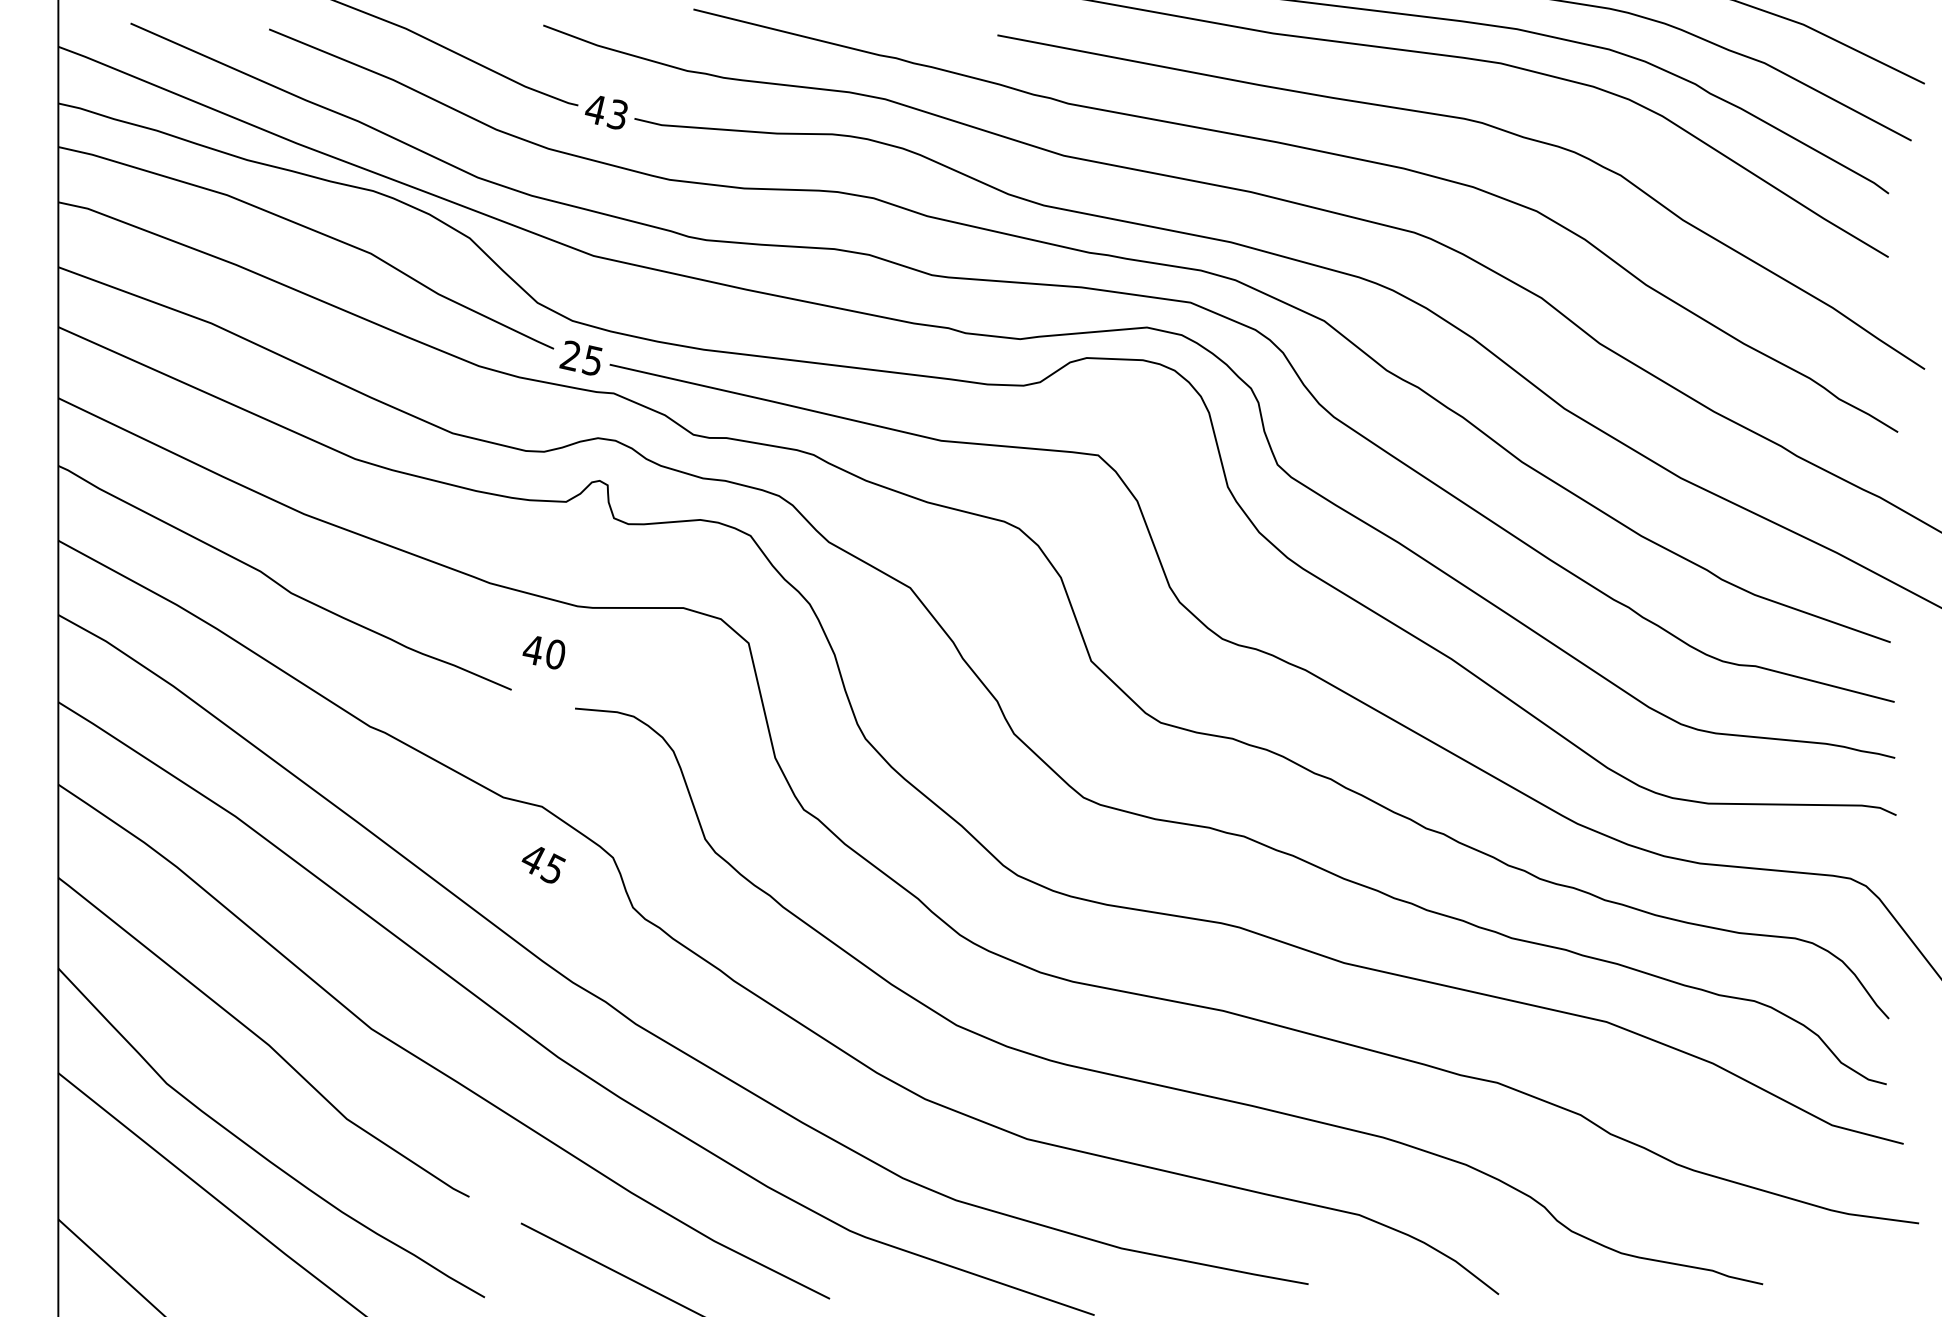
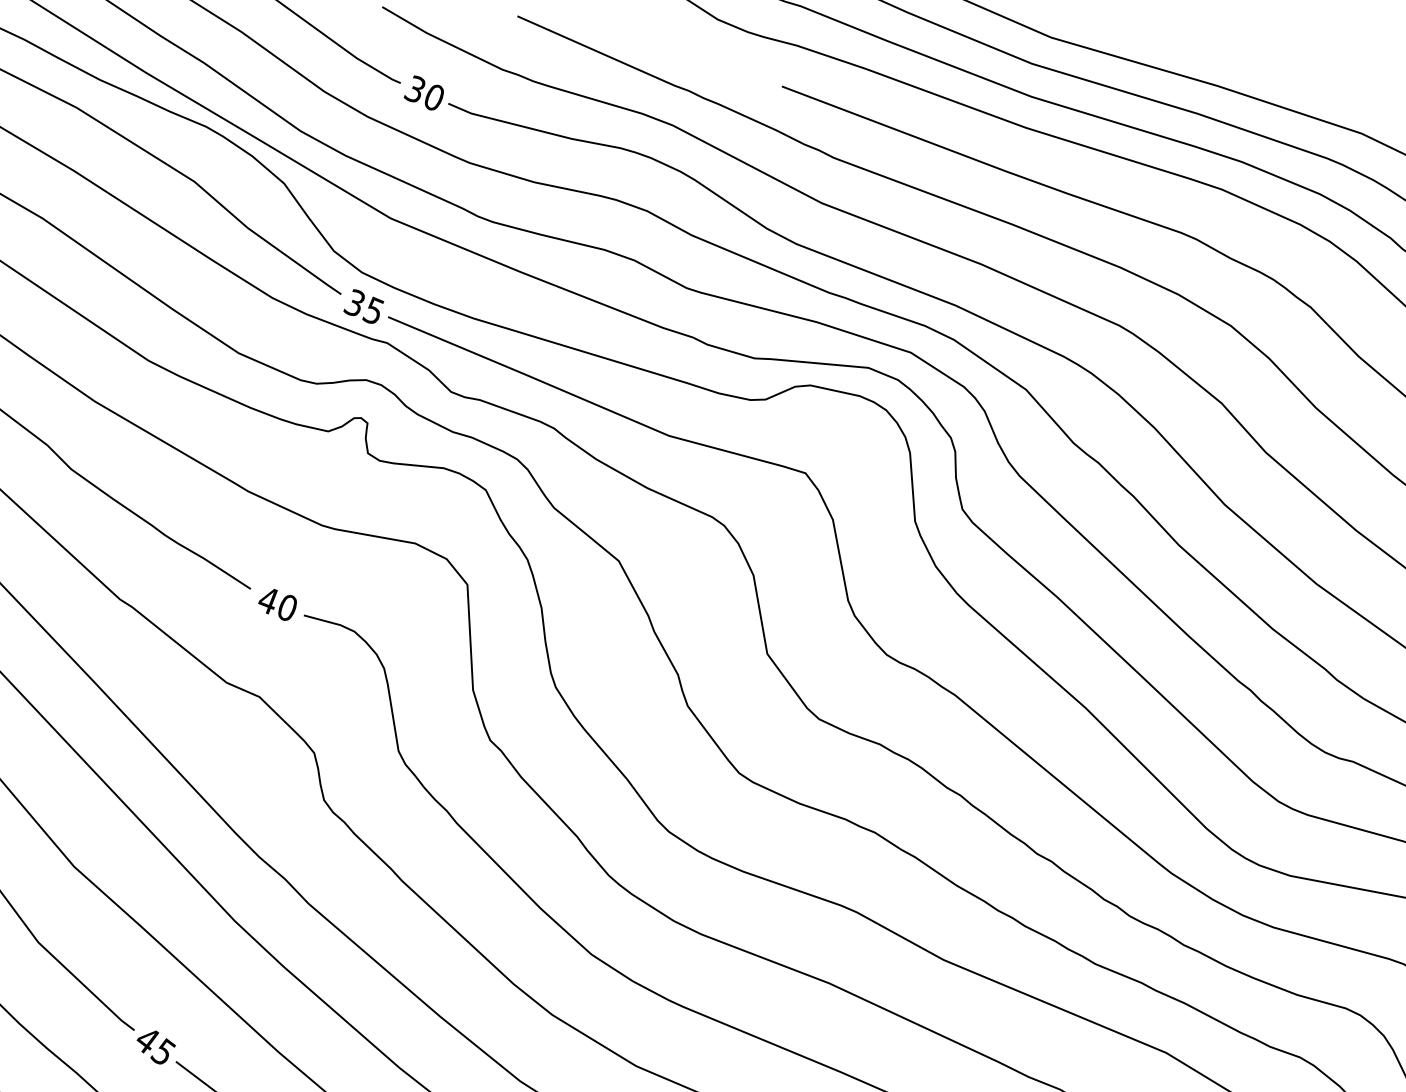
text: (605, 111) -> (423, 92), 43 -> 30
text: (569, 355) -> (354, 302), 25 -> 35
text: (543, 652) -> (277, 604), moved
text: (543, 865) -> (155, 1047), moved

